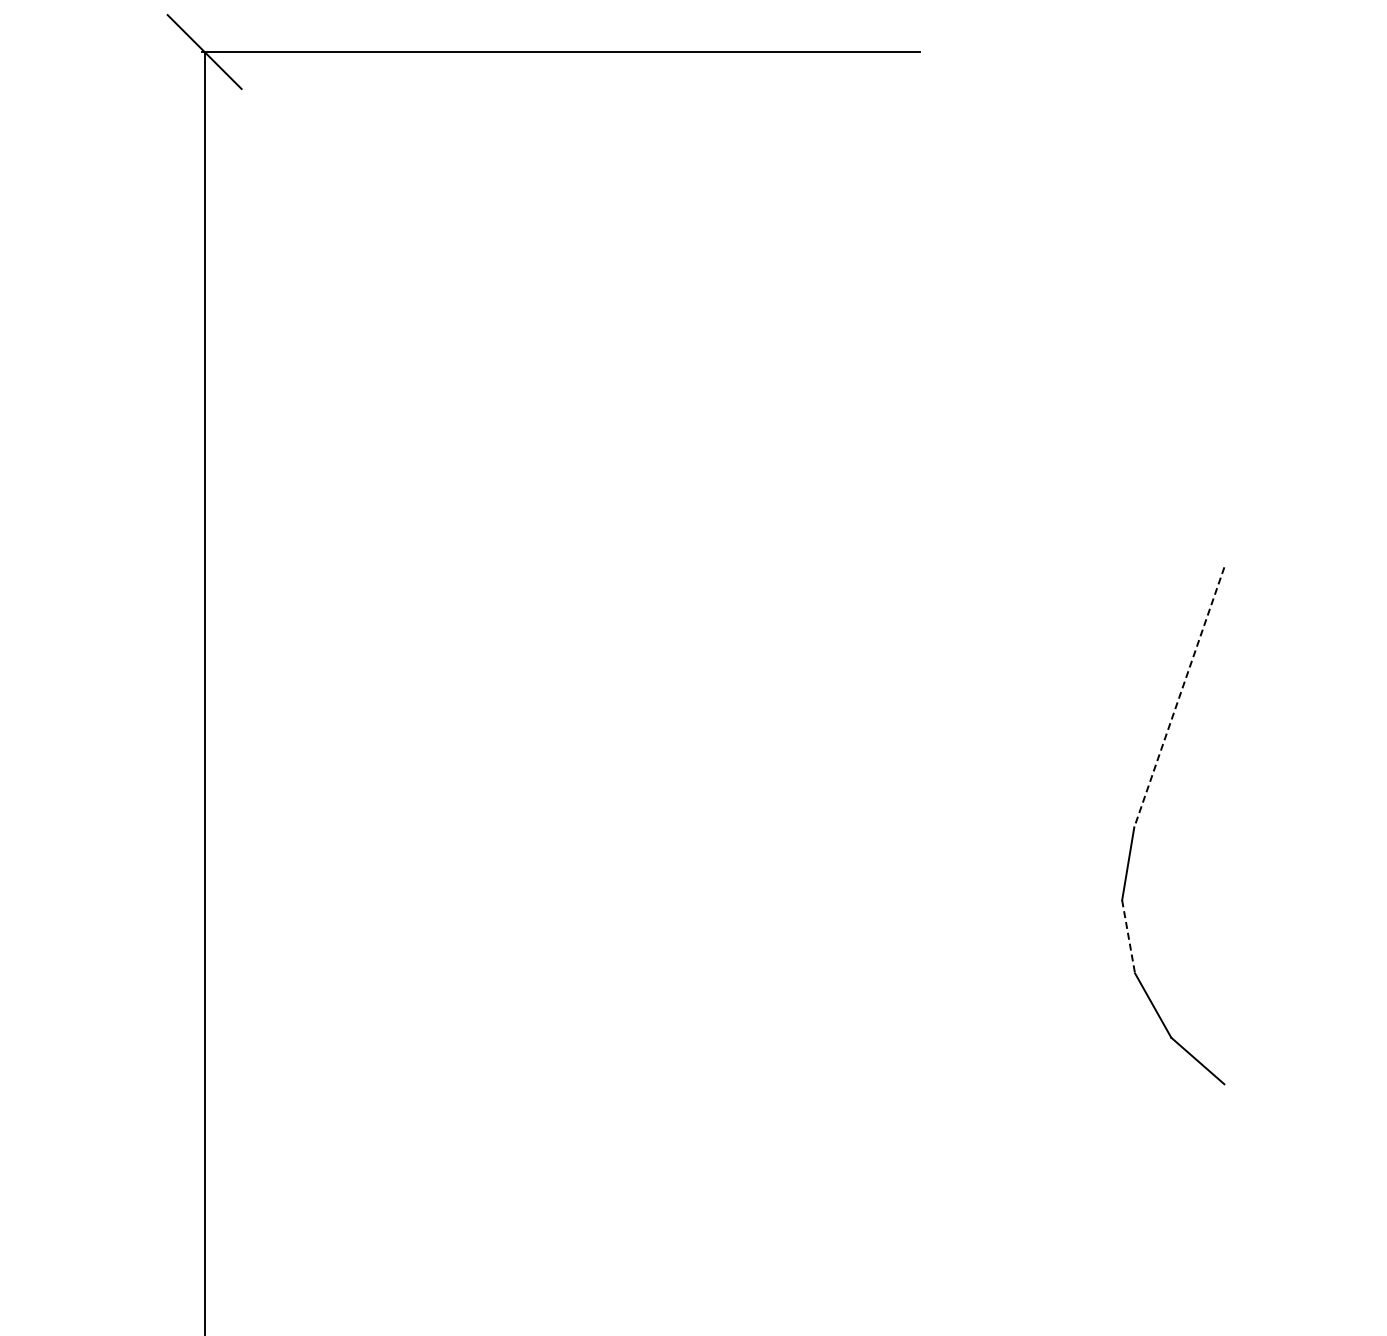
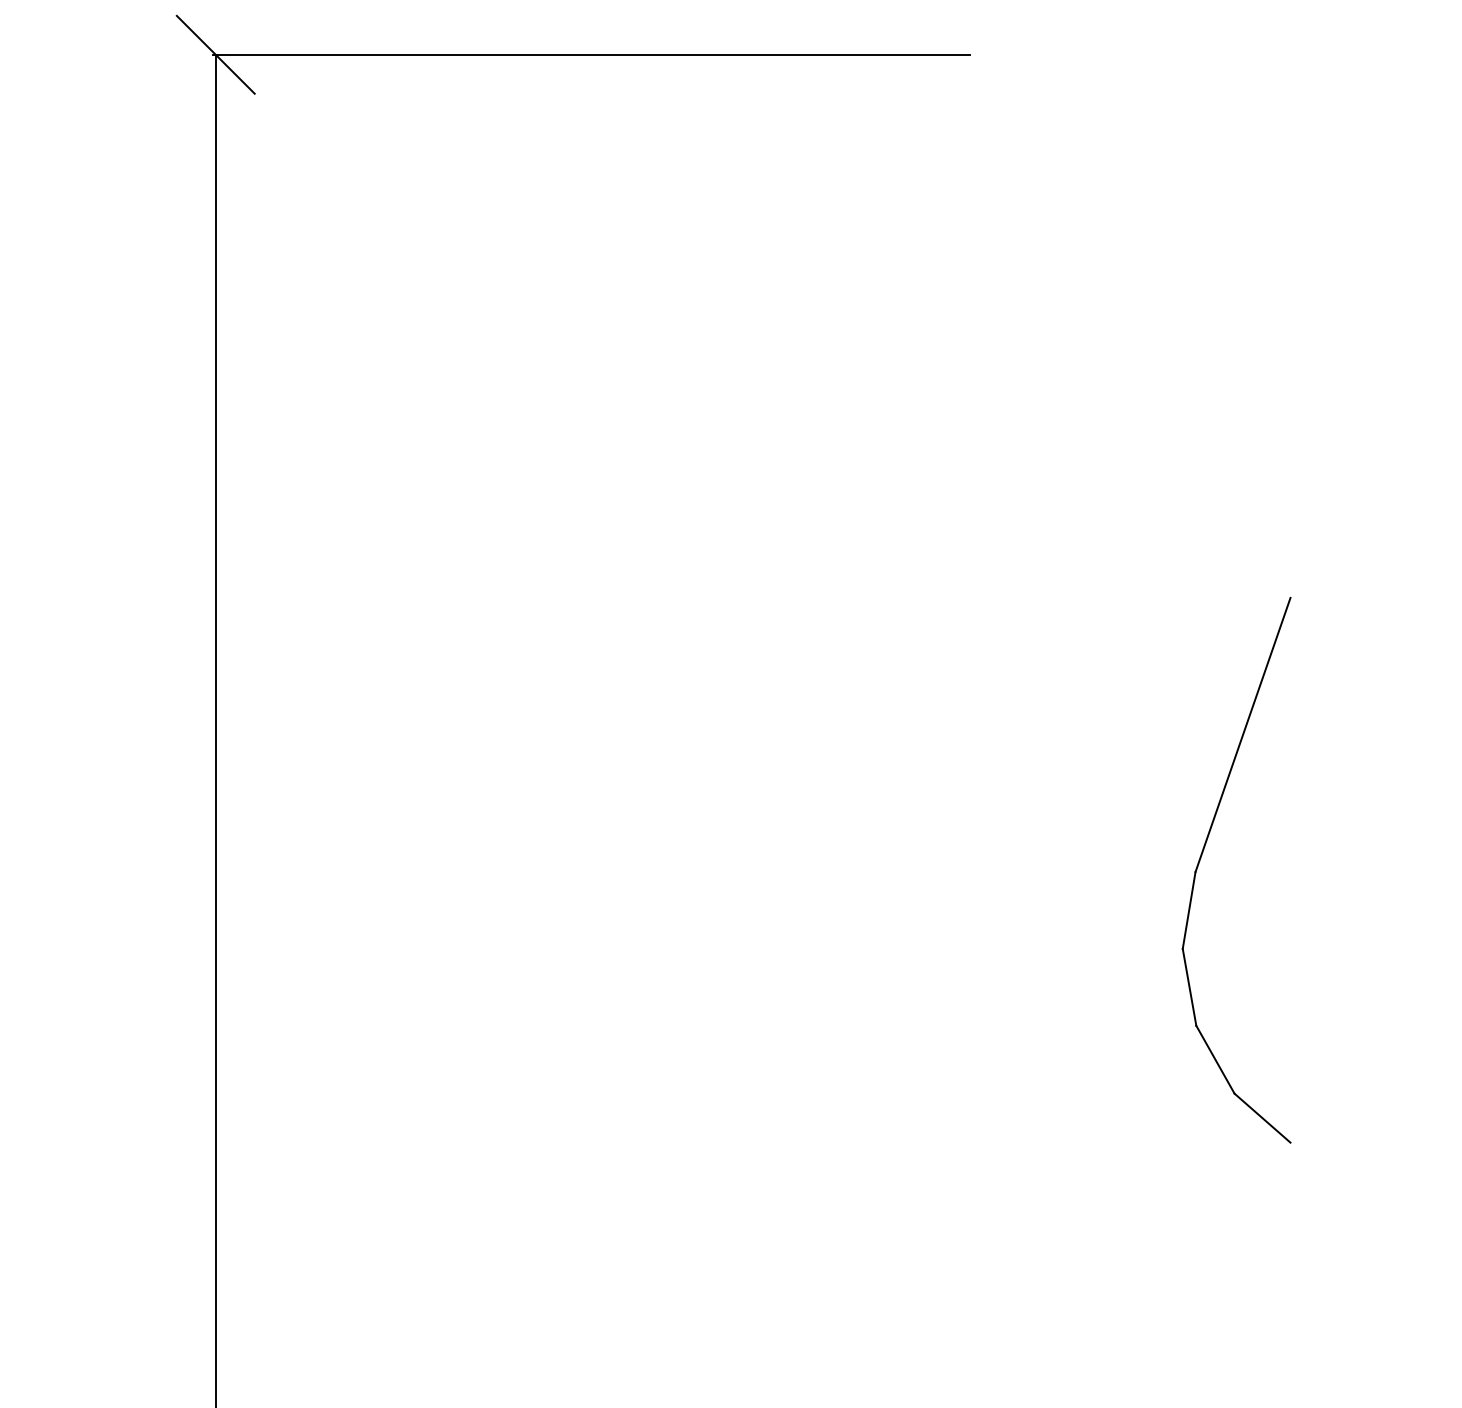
line: (1179, 697) -> (1243, 735), dashed -> solid
line: (1128, 937) -> (1189, 988), dashed -> solid

